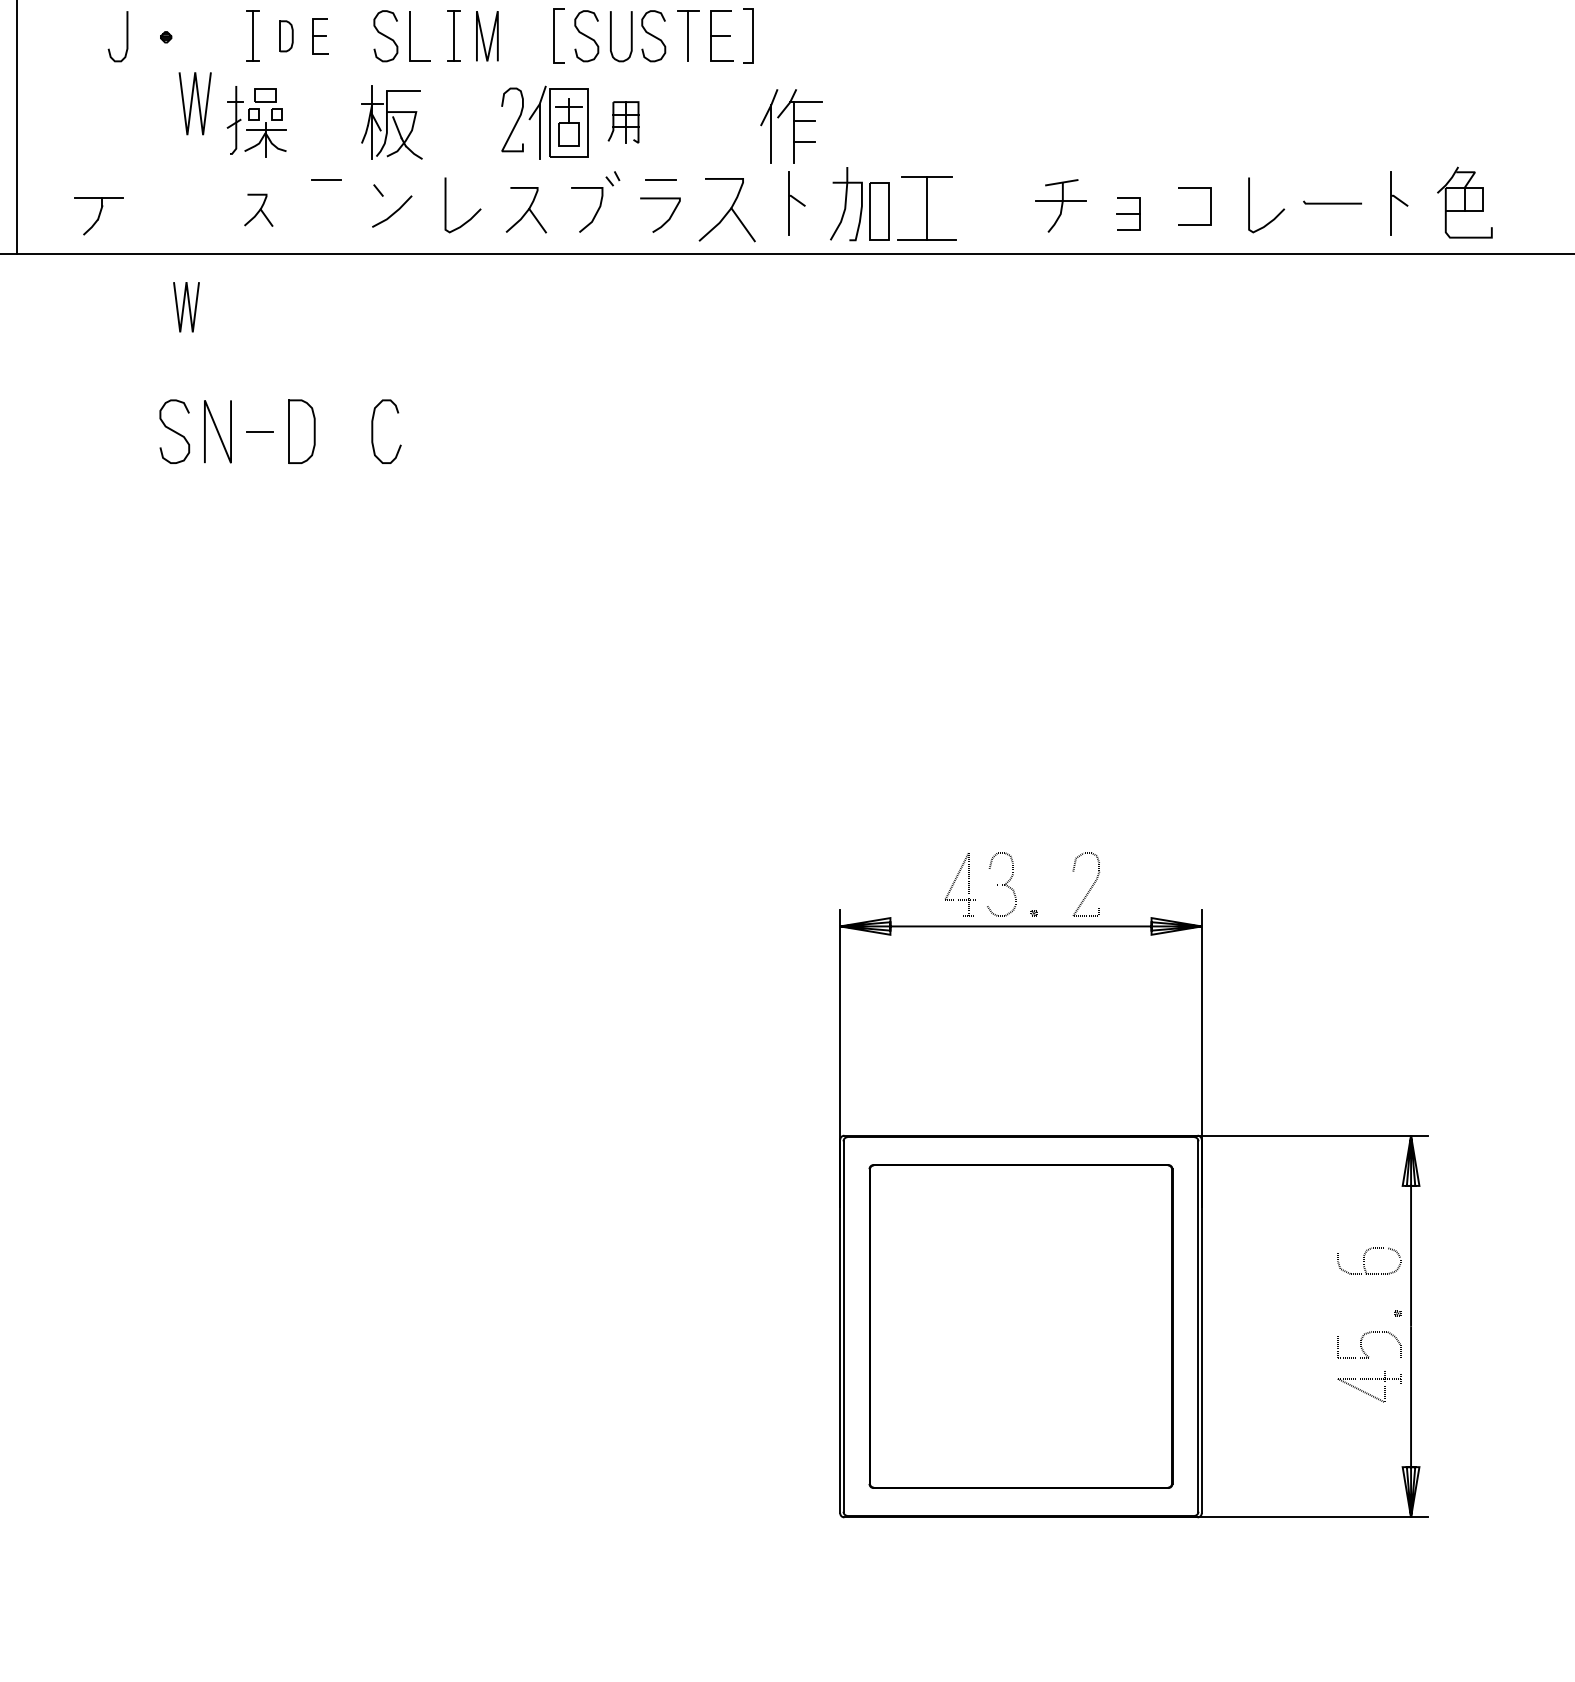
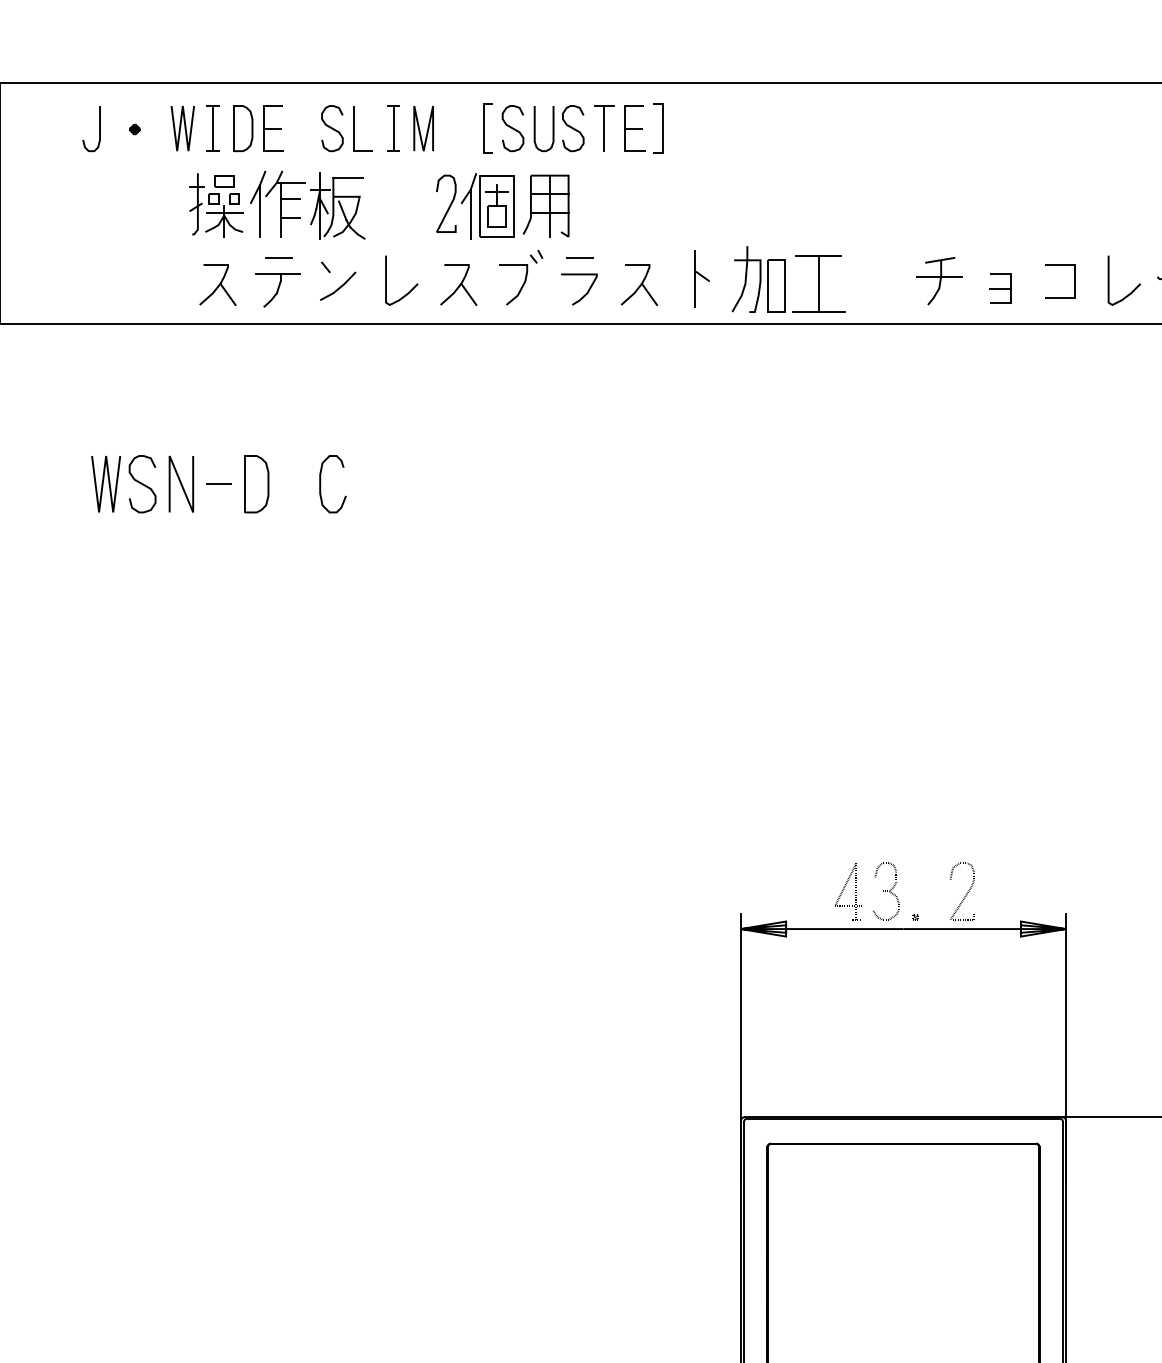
part: (320, 35) -> (273, 127), size x1.43
part: (286, 36) -> (243, 128), size x1.67
line: (192, 103) -> (103, 484), moved
part: (623, 122) -> (546, 206), size x1.67
part: (791, 126) -> (278, 204), moved
part: (258, 210) -> (217, 285), size x1.43
part: (726, 210) -> (638, 285), size x0.71
part: (98, 216) -> (277, 290), moved
line: (184, 307) -> (181, 128), moved

